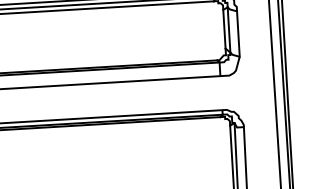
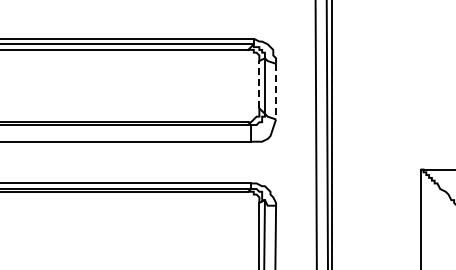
line: (224, 29) -> (259, 84), solid -> dashed
line: (238, 33) -> (276, 91), solid -> dashed

